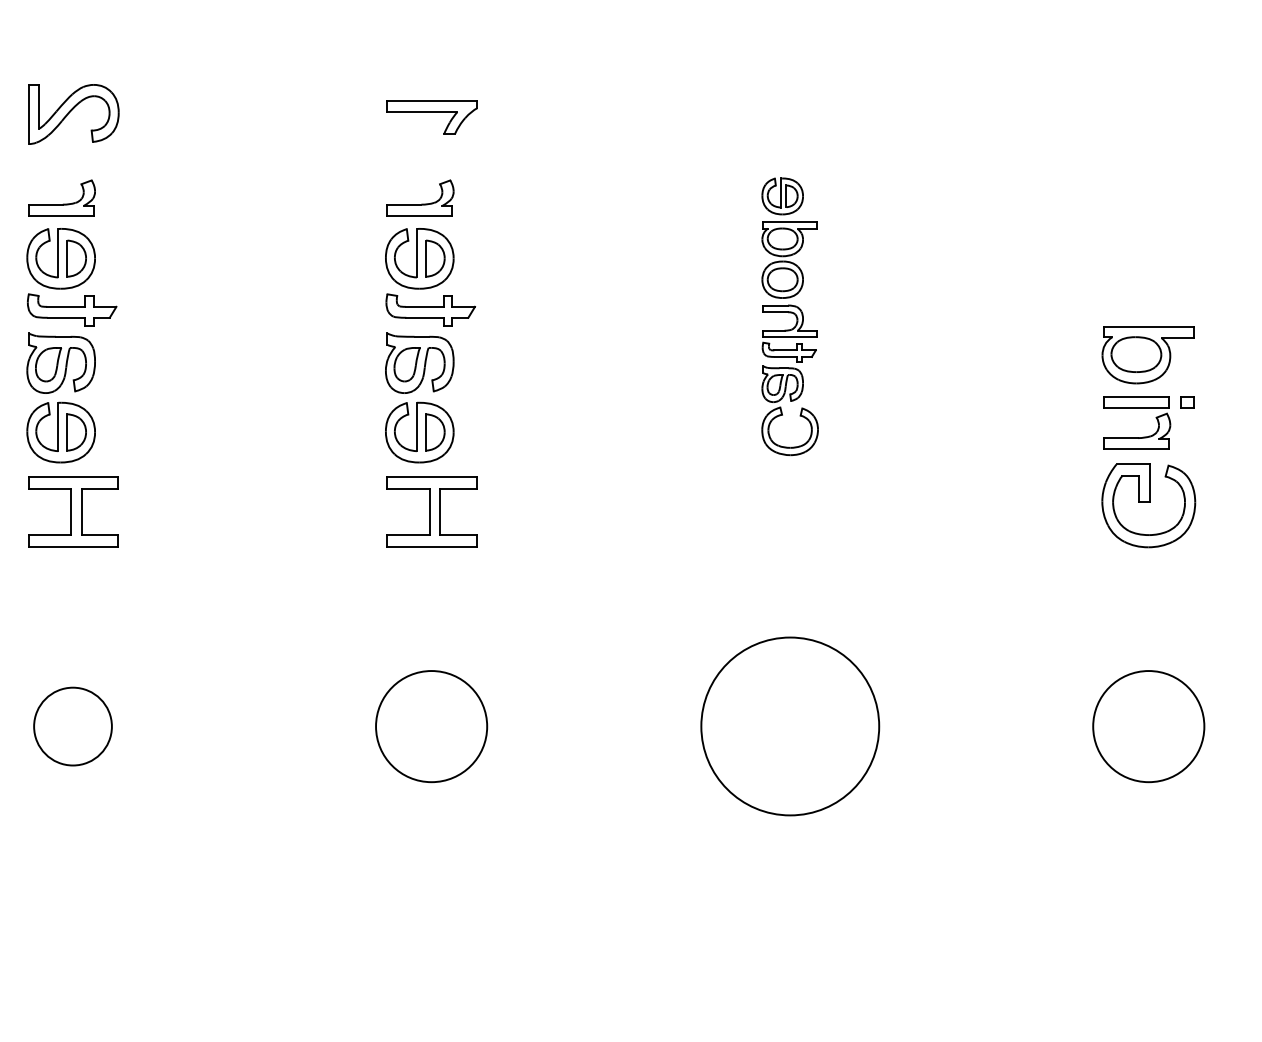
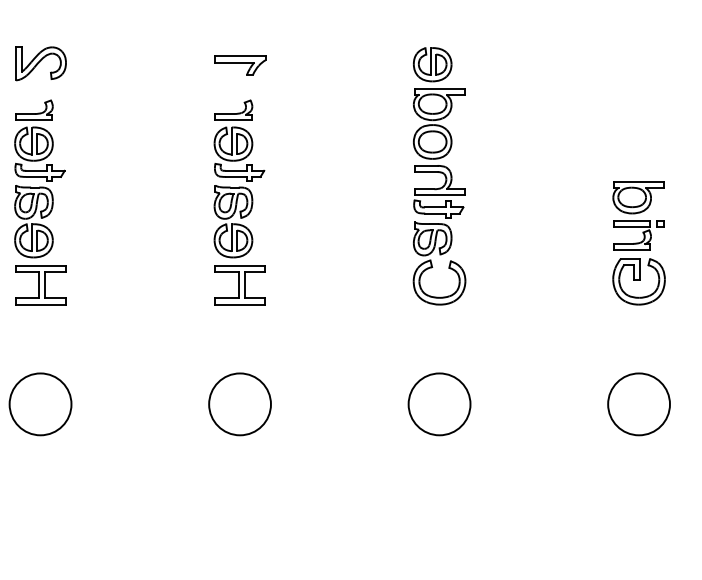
part: (790, 316) -> (439, 176), size x1.67
circle: (72, 726) -> (40, 404), size x1.43
circle: (790, 726) -> (439, 404), size x0.62

